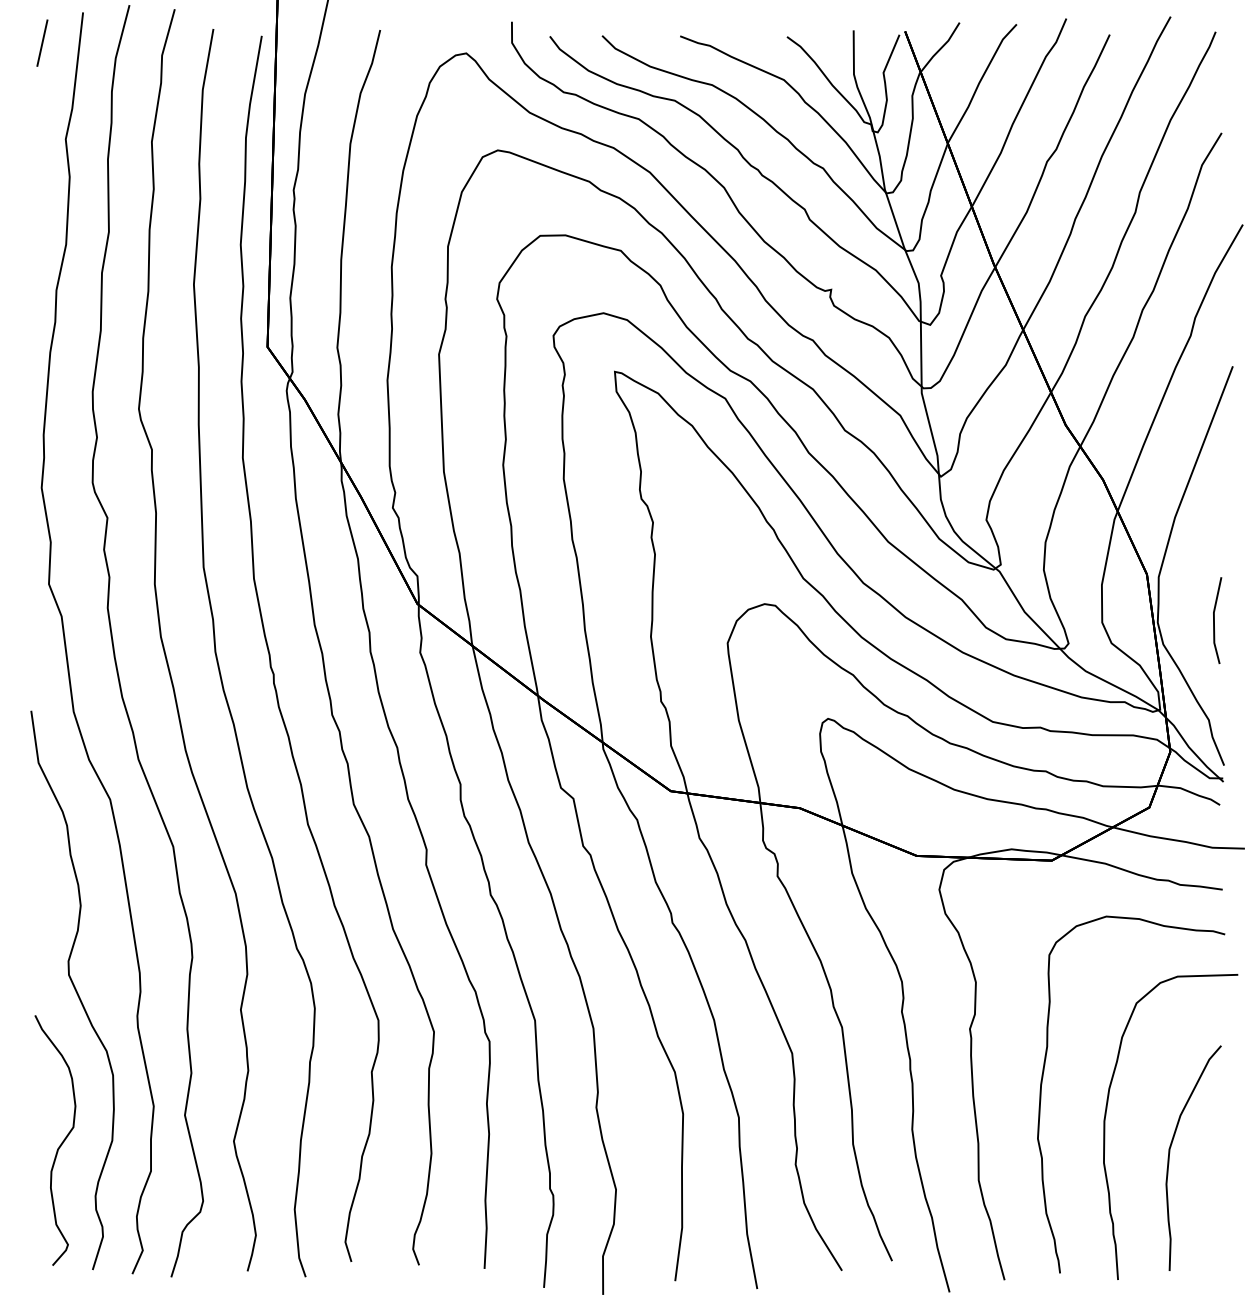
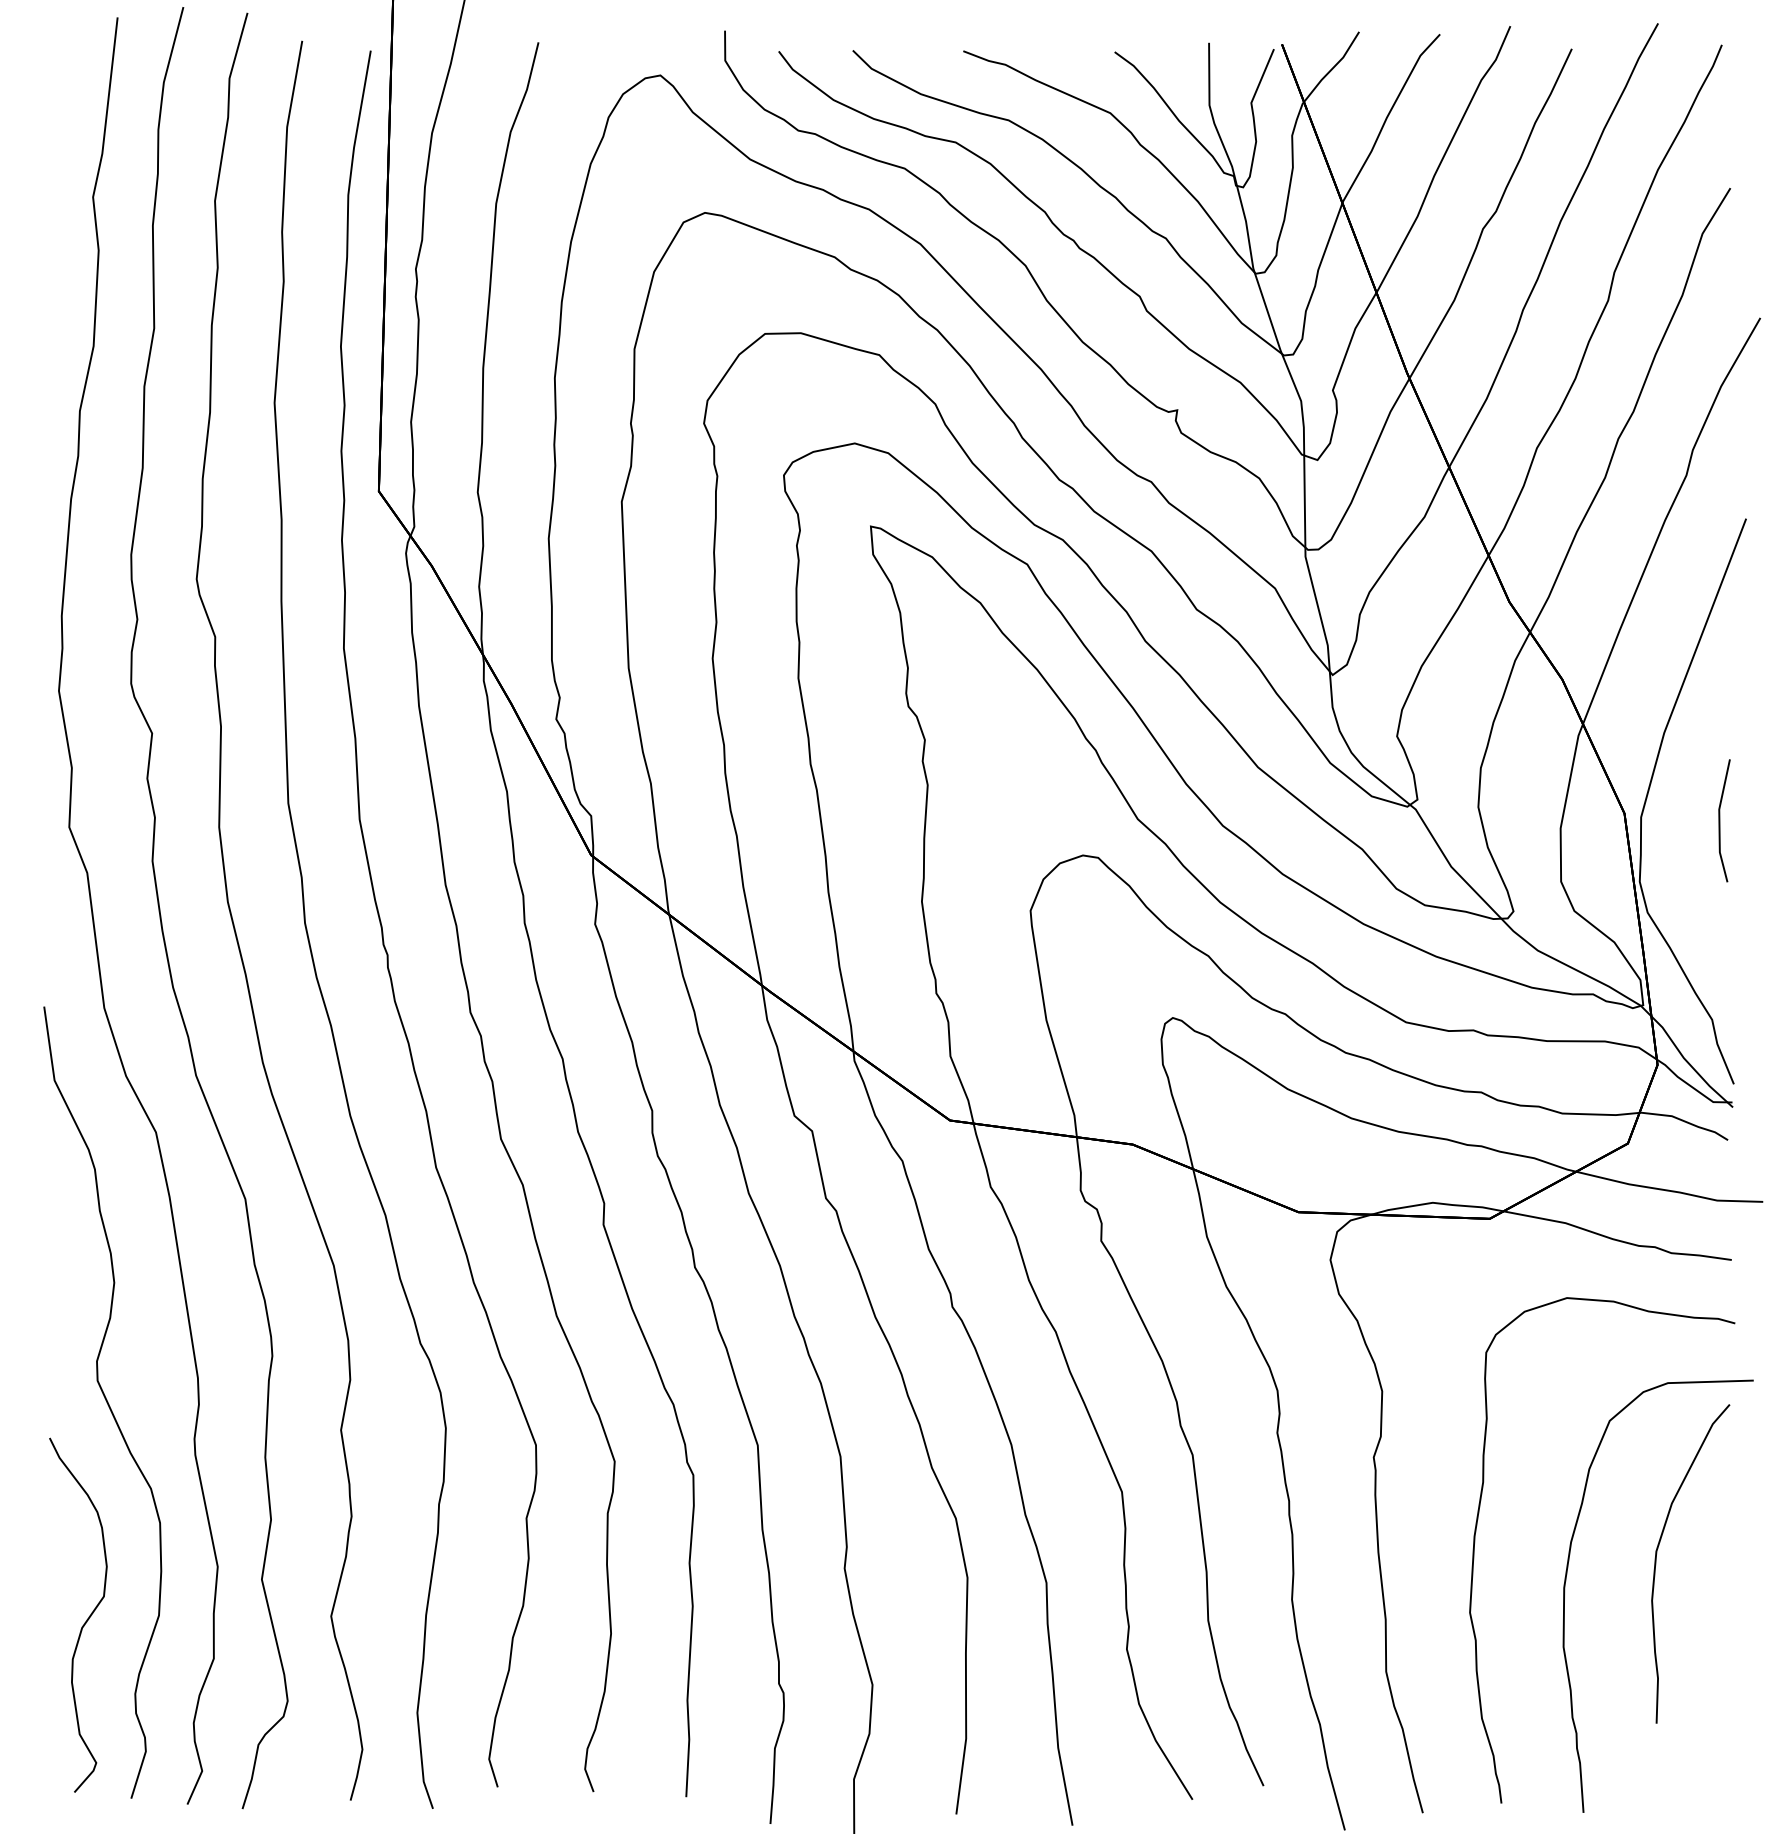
line: (42, 42) -> (60, 60), removed
line: (1214, 620) -> (1720, 820), moved
curve: (1170, 1152) -> (1657, 1555), moved

